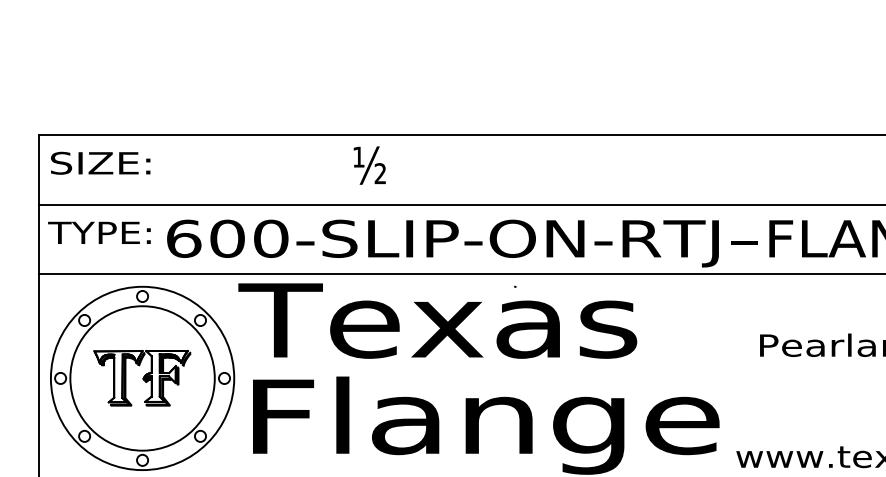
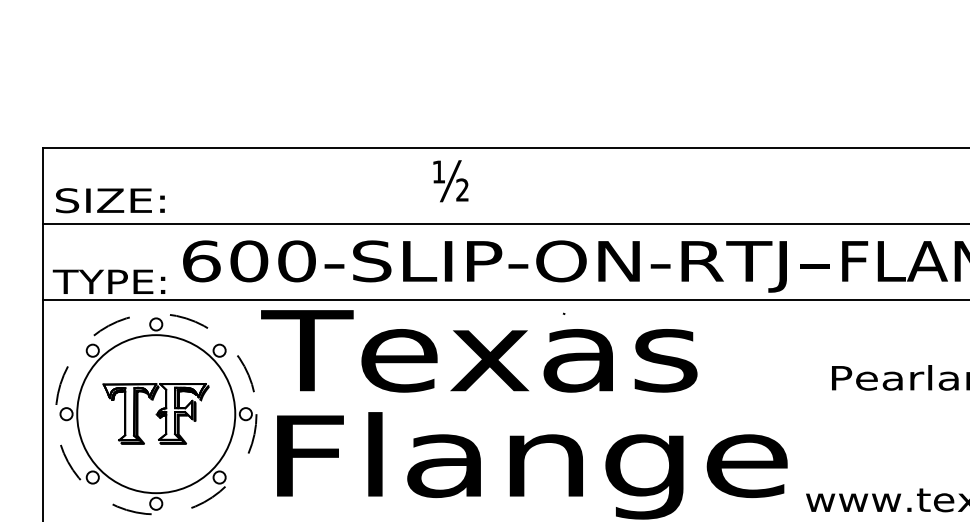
text: (100, 163) -> (110, 200), moved
text: (369, 165) -> (450, 181), moved
text: (98, 232) -> (108, 281), moved
circle: (141, 377) -> (155, 413), solid -> dashed

